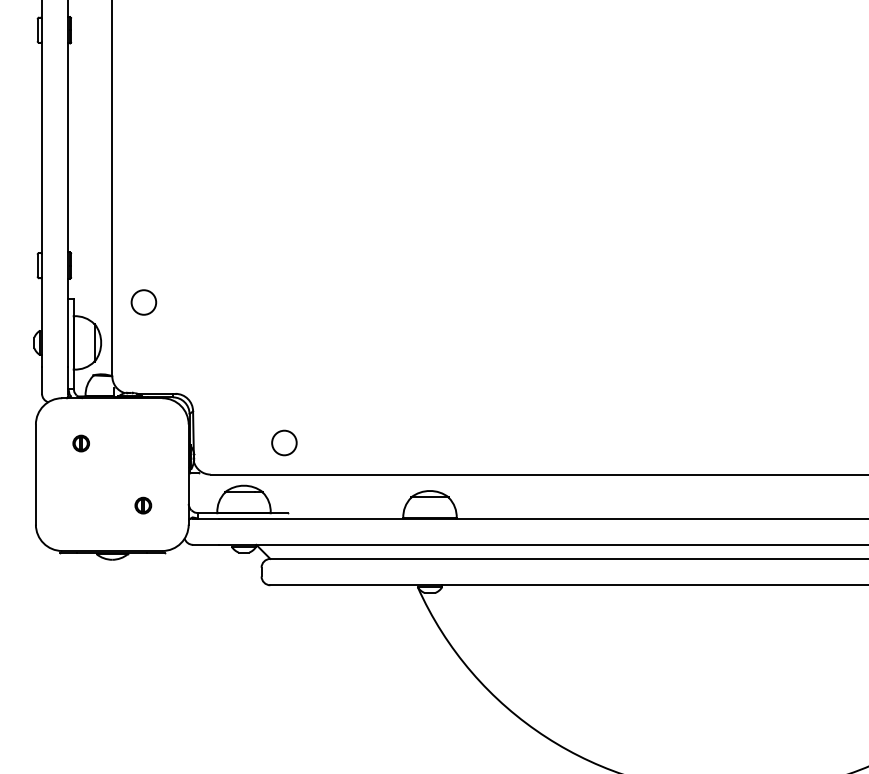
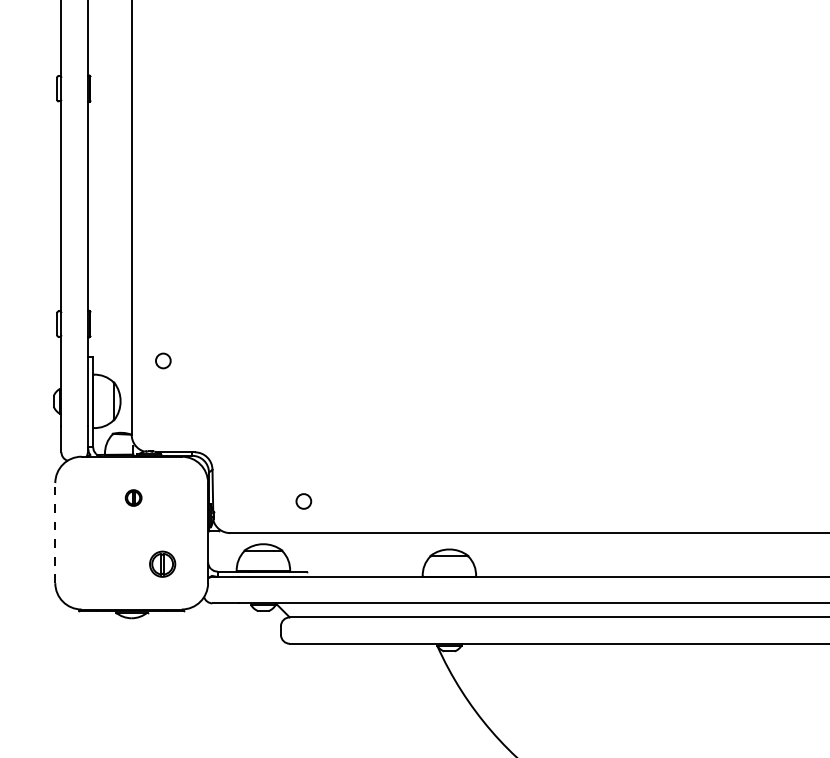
circle: (143, 302) -> (162, 360), size x0.6
circle: (284, 442) -> (303, 500), size x0.6
part: (80, 443) -> (132, 497), moved
line: (35, 474) -> (54, 532), solid -> dashed
part: (143, 505) -> (162, 563), size x1.6

